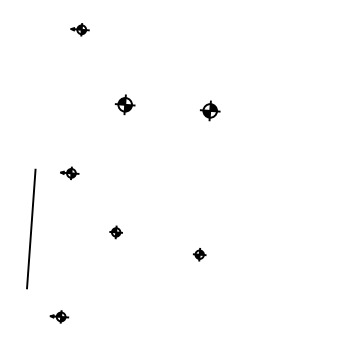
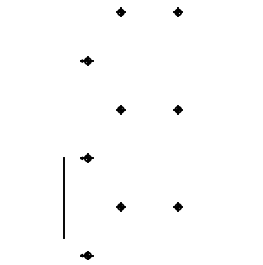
part: (124, 104) -> (120, 109), size x0.62
part: (208, 110) -> (177, 109), size x0.62
part: (115, 231) -> (120, 206), moved

